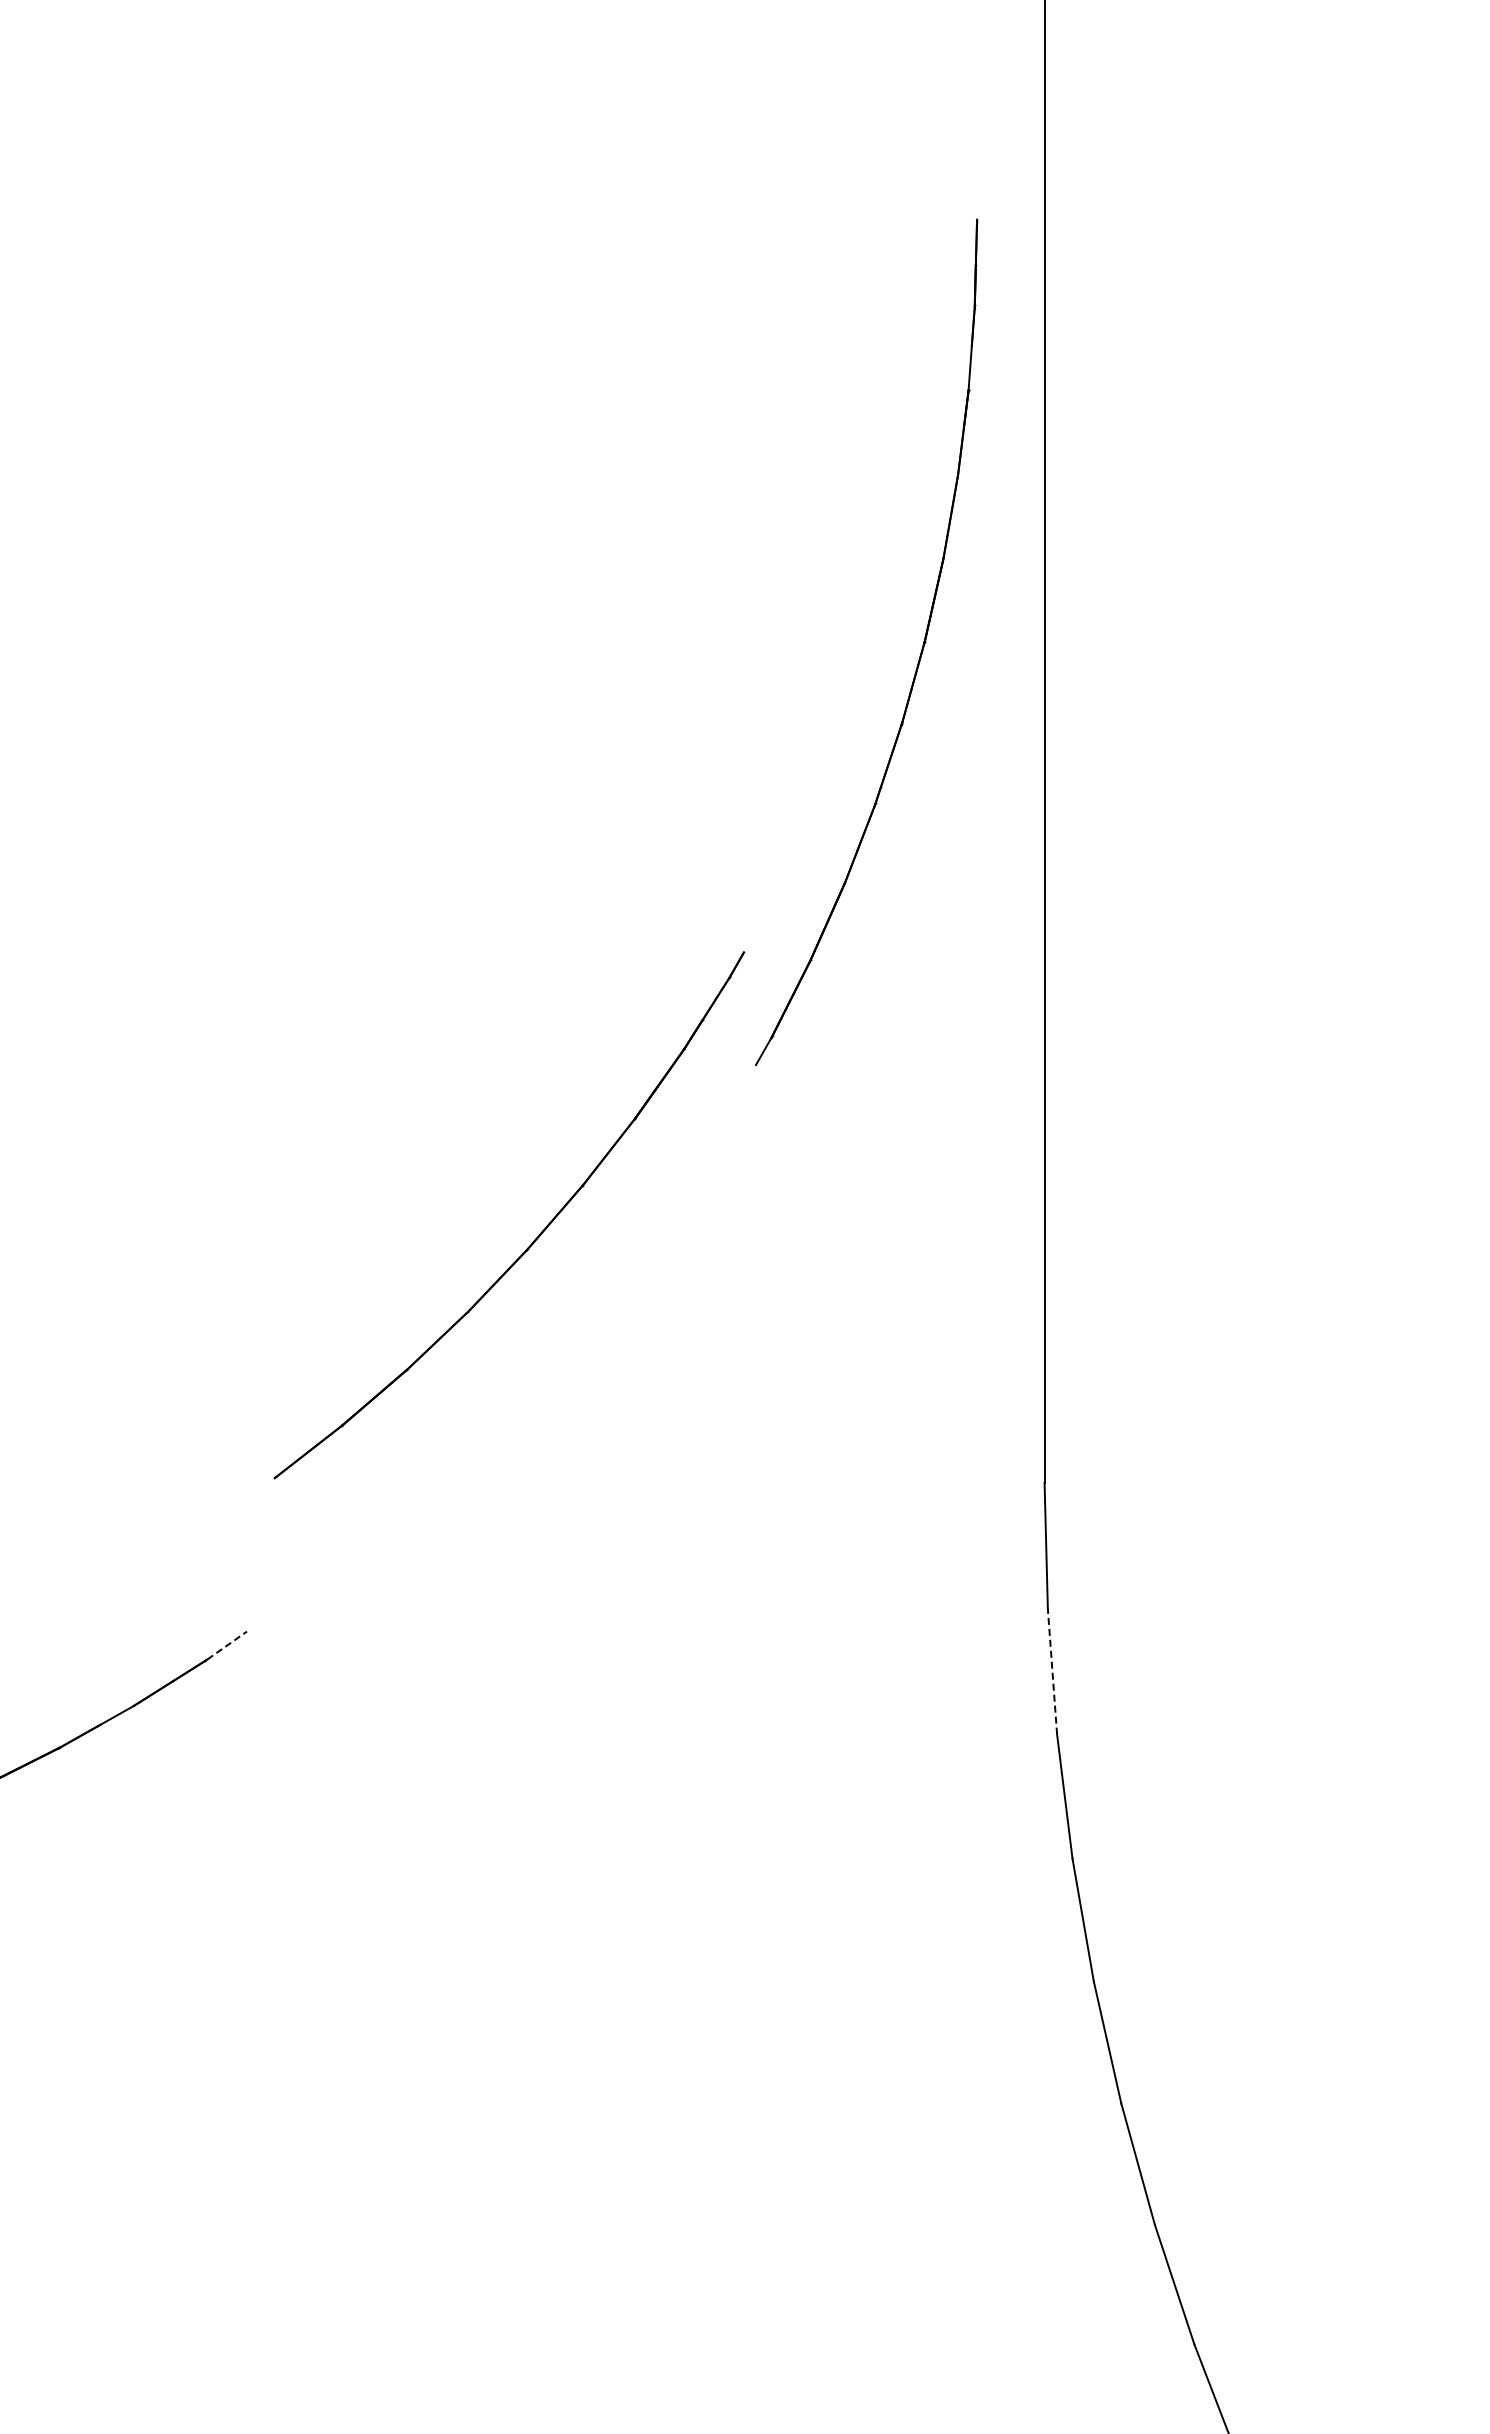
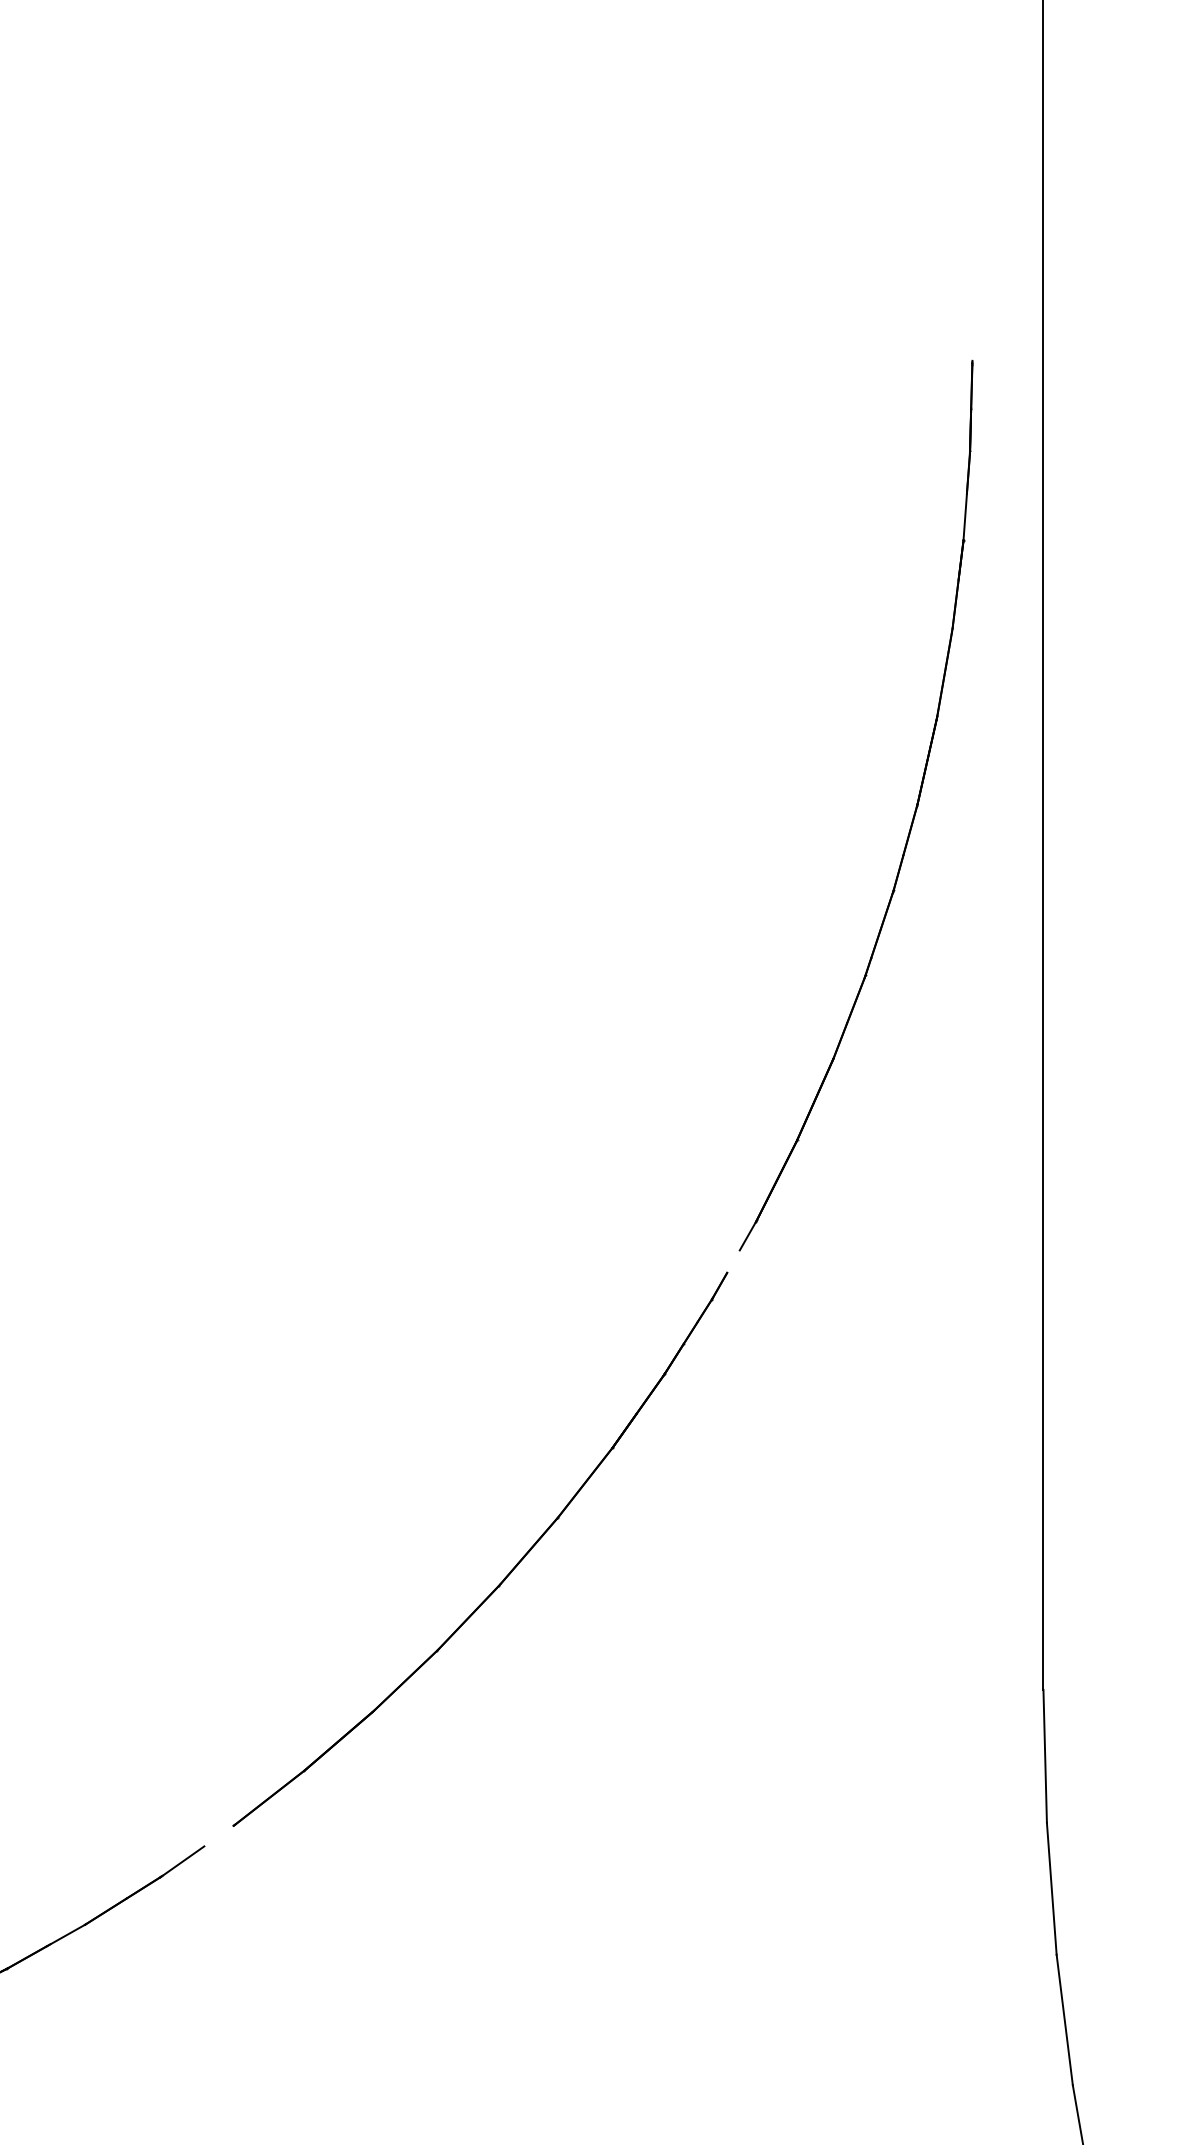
part: (534, 1239) -> (506, 1574), moved
line: (227, 1645) -> (183, 1861), dashed -> solid
line: (1052, 1671) -> (1051, 1888), dashed -> solid

